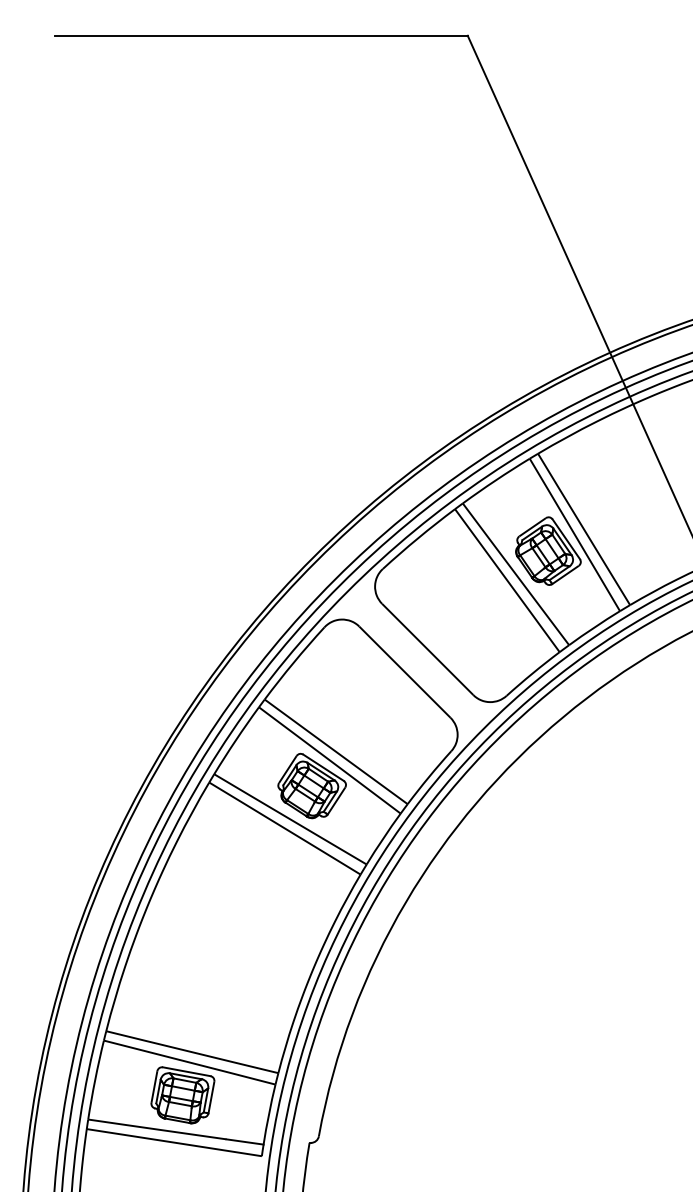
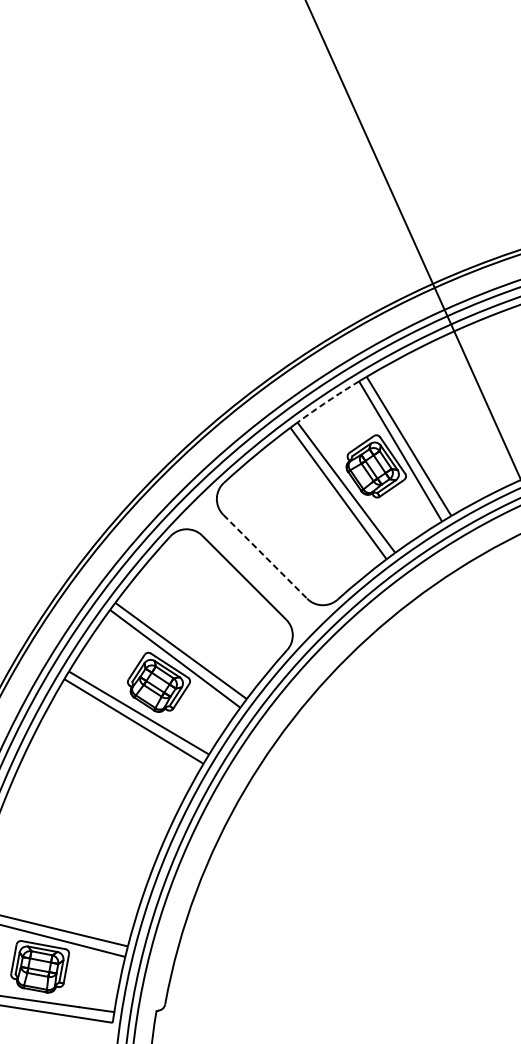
arc: (495, 480) -> (327, 401), solid -> dashed
line: (428, 649) -> (265, 556), solid -> dashed

